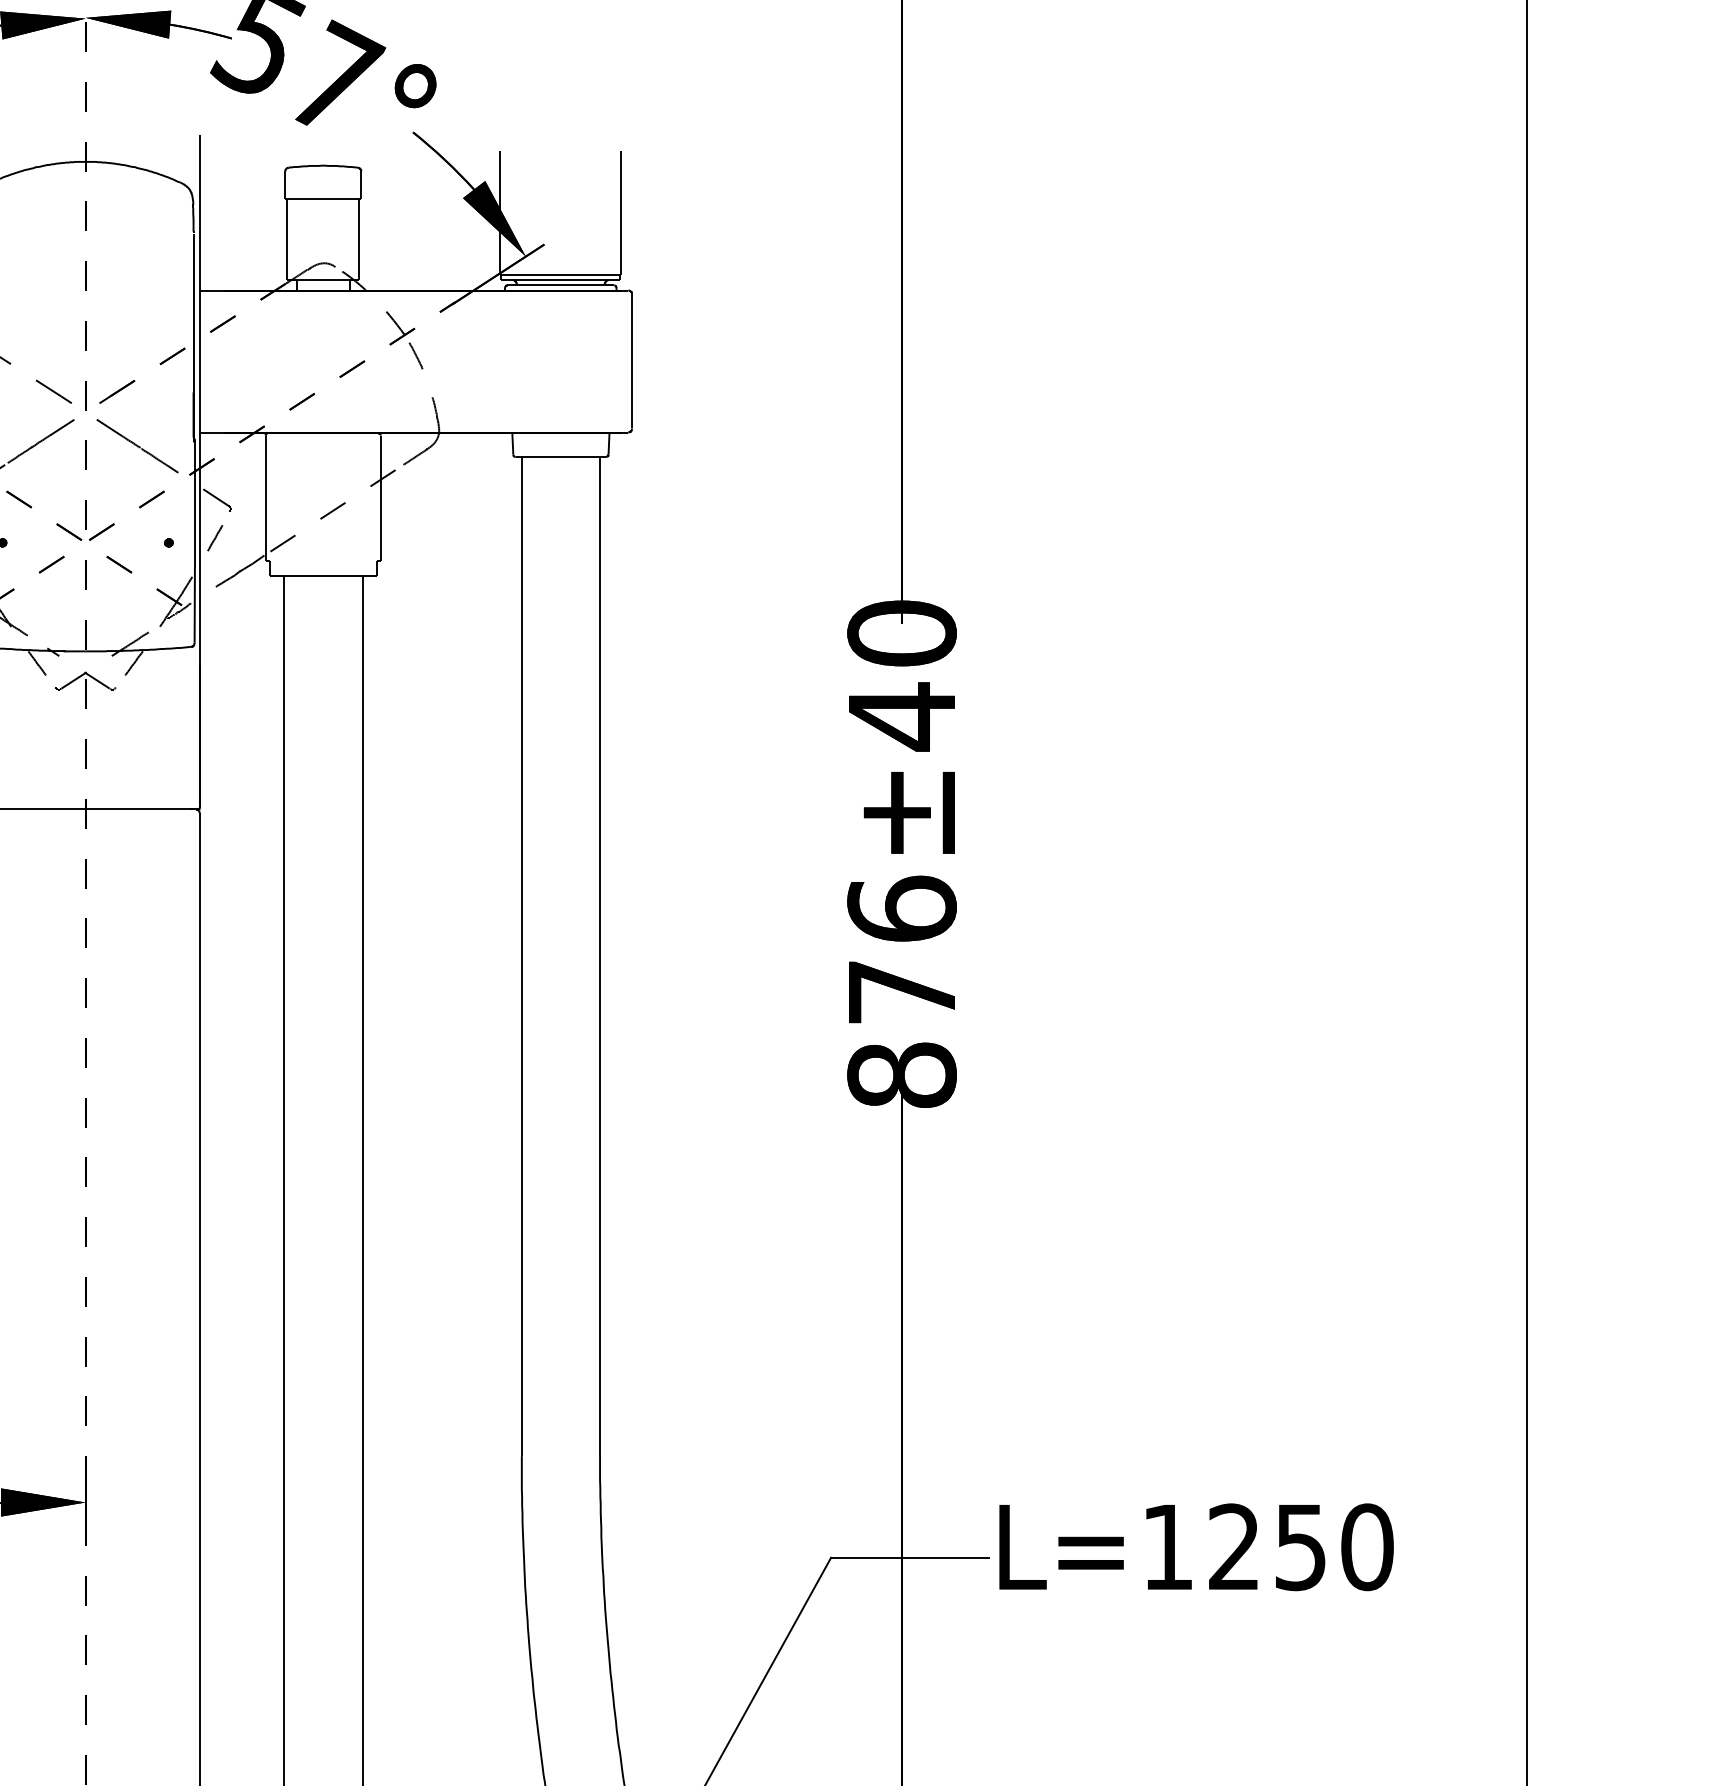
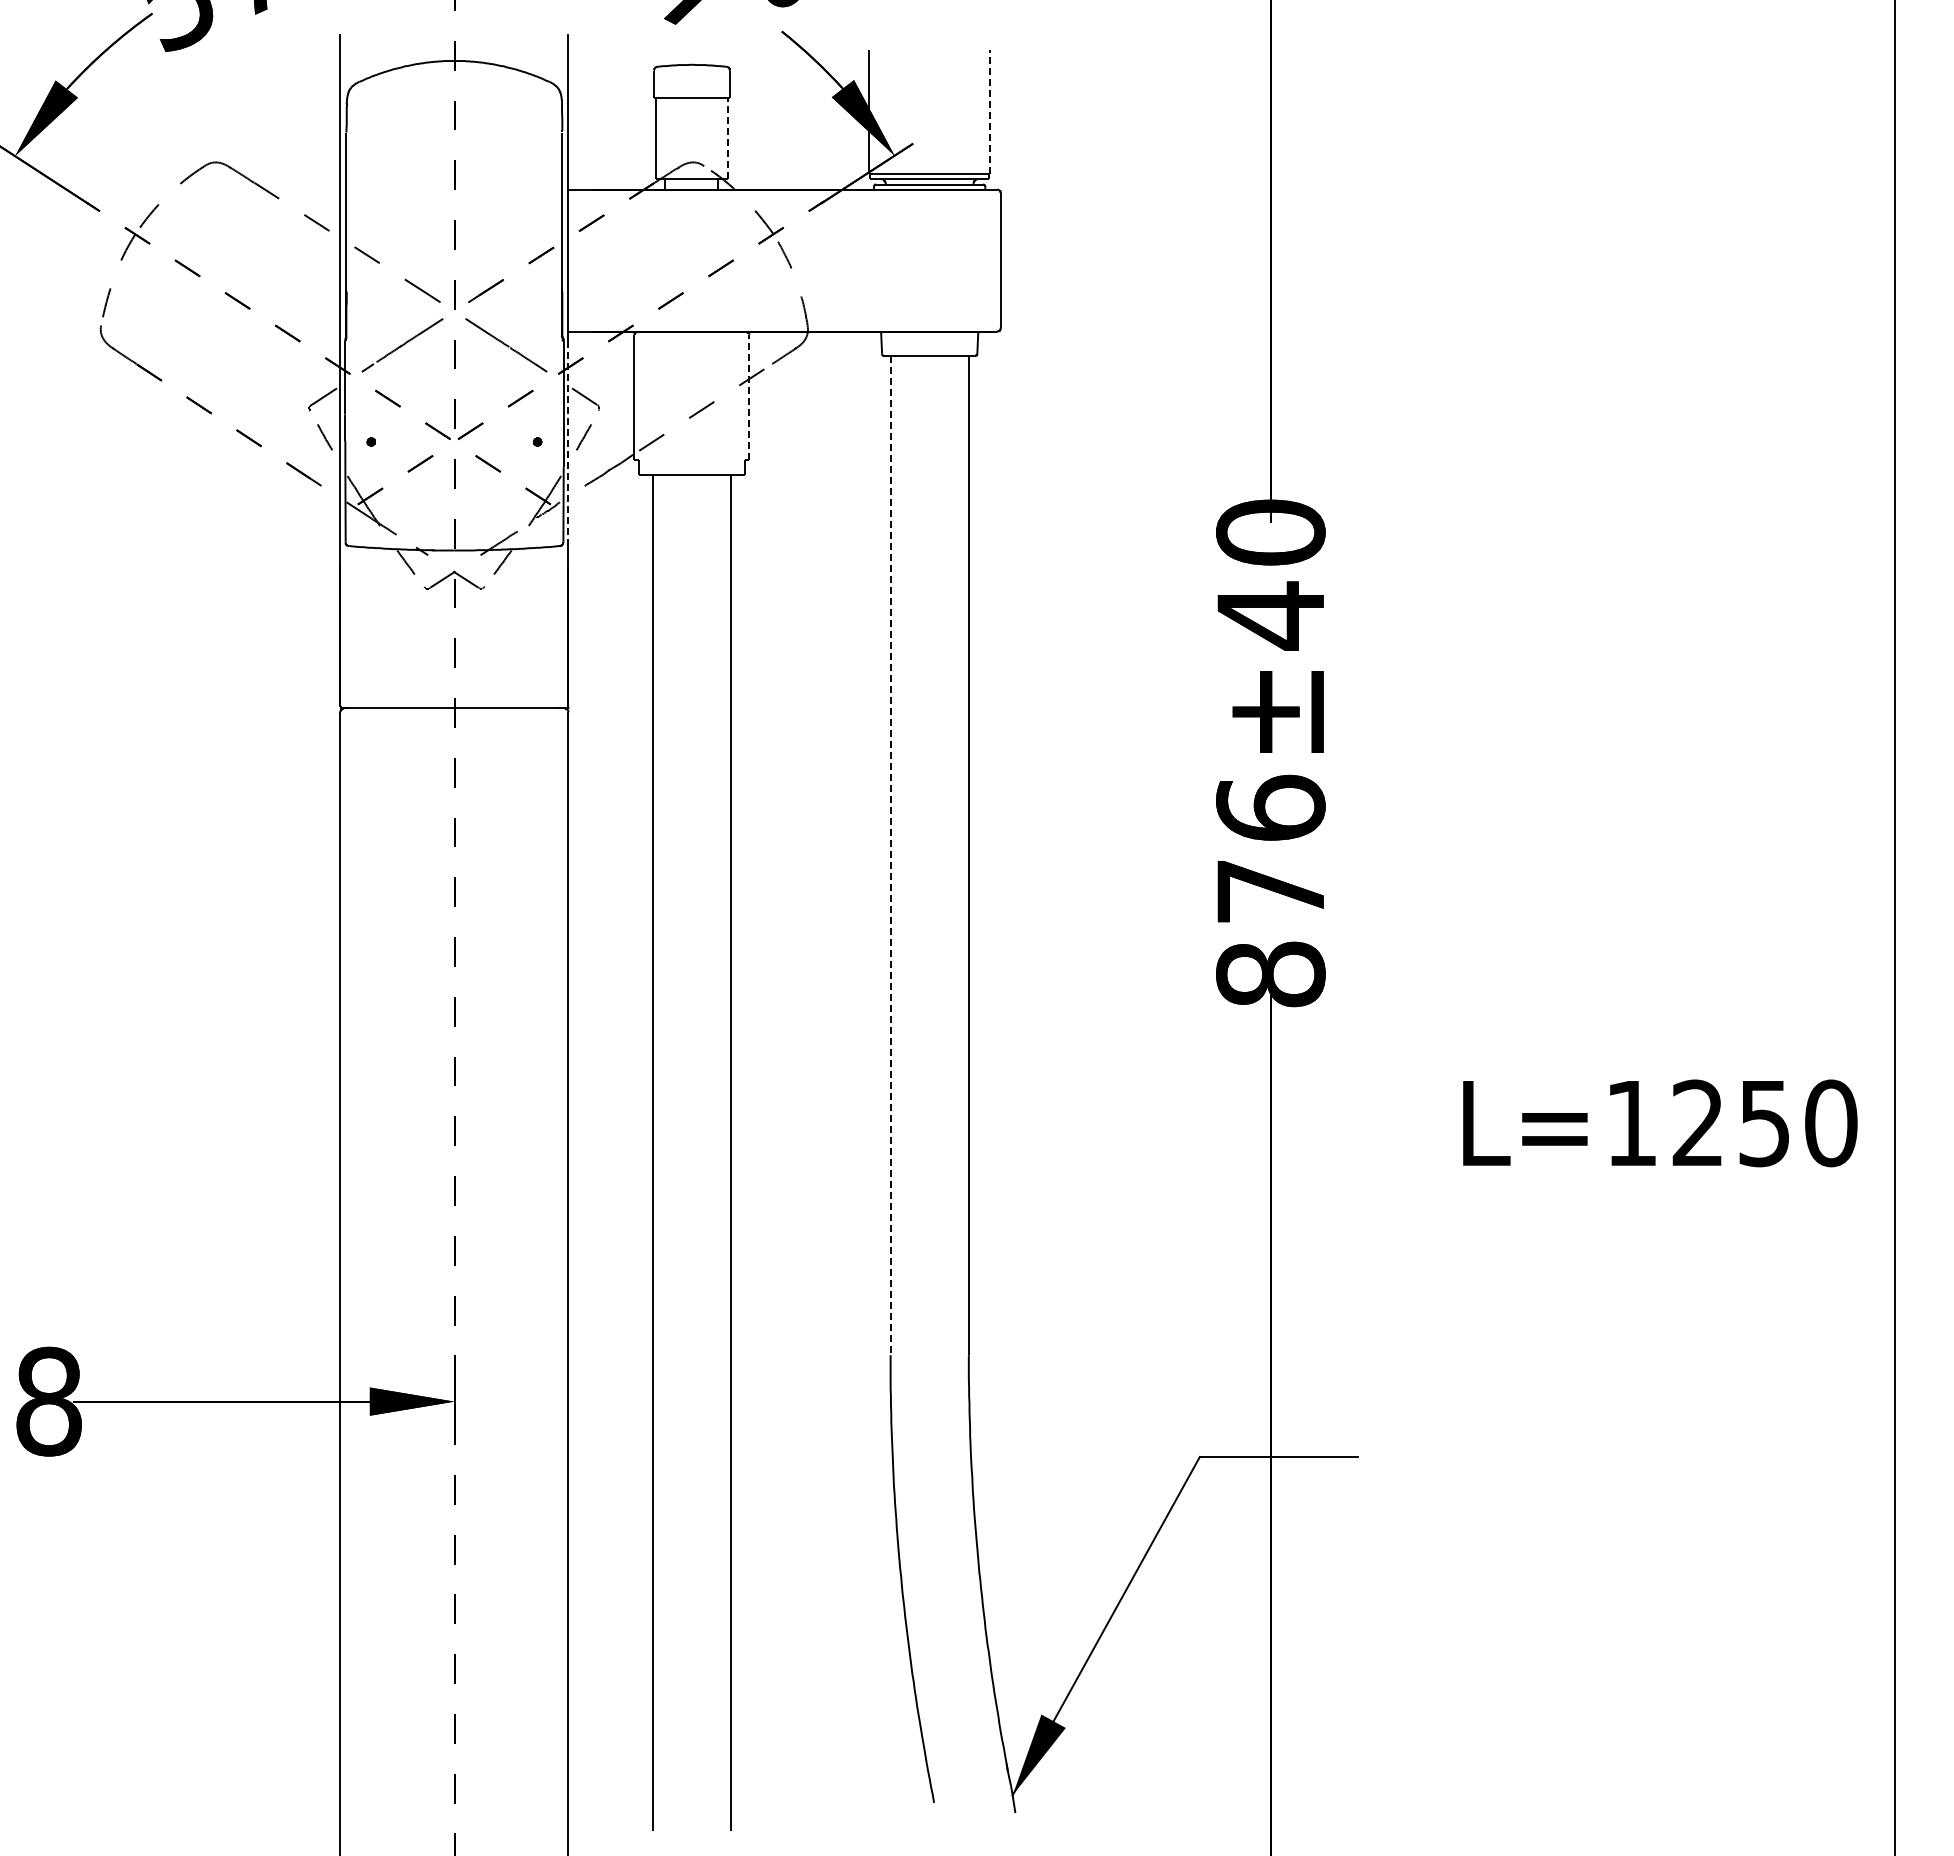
line: (621, 212) -> (990, 111), solid -> dashed
line: (358, 239) -> (727, 138), solid -> dashed
line: (380, 498) -> (749, 397), solid -> dashed
line: (199, 542) -> (568, 441), solid -> dashed
line: (521, 956) -> (890, 855), solid -> dashed
text: (1196, 1547) -> (1660, 1123), moved

